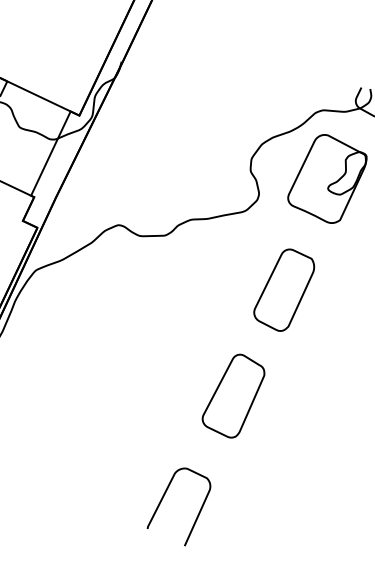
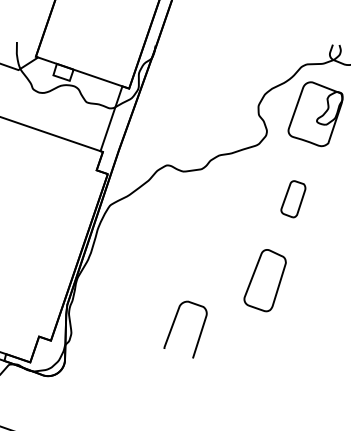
part: (284, 290) -> (293, 199), size x0.6
curve: (163, 499) -> (173, 326), moved

